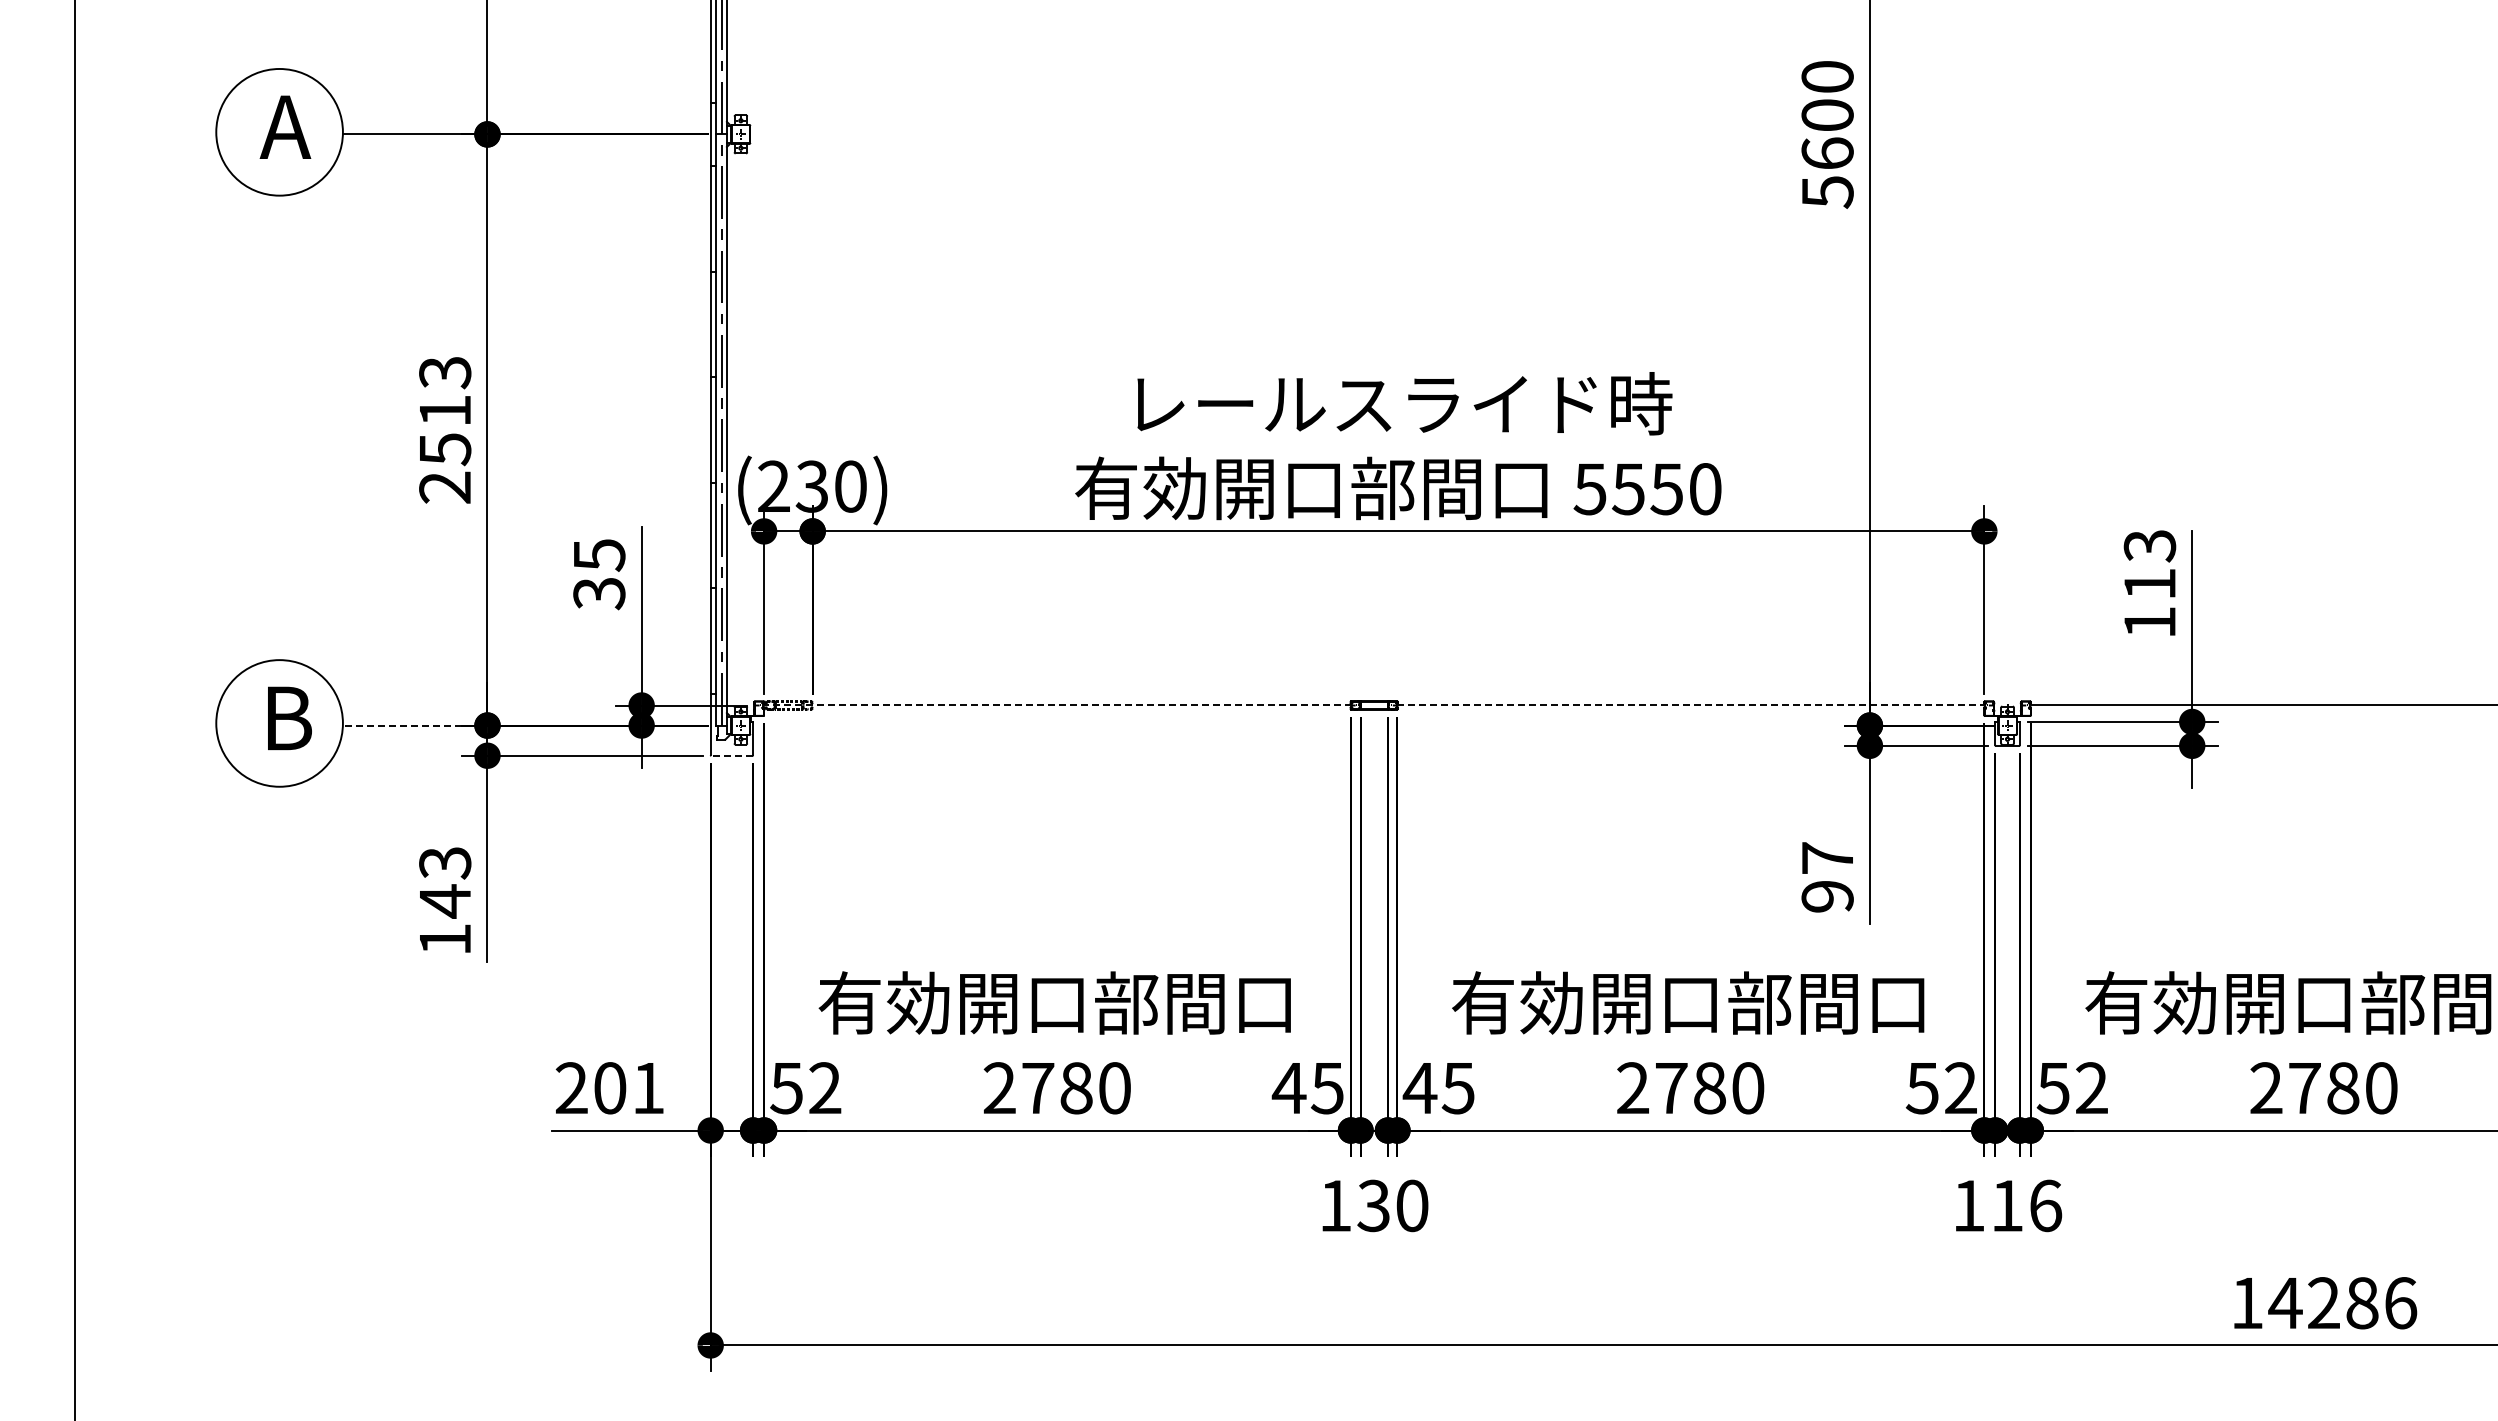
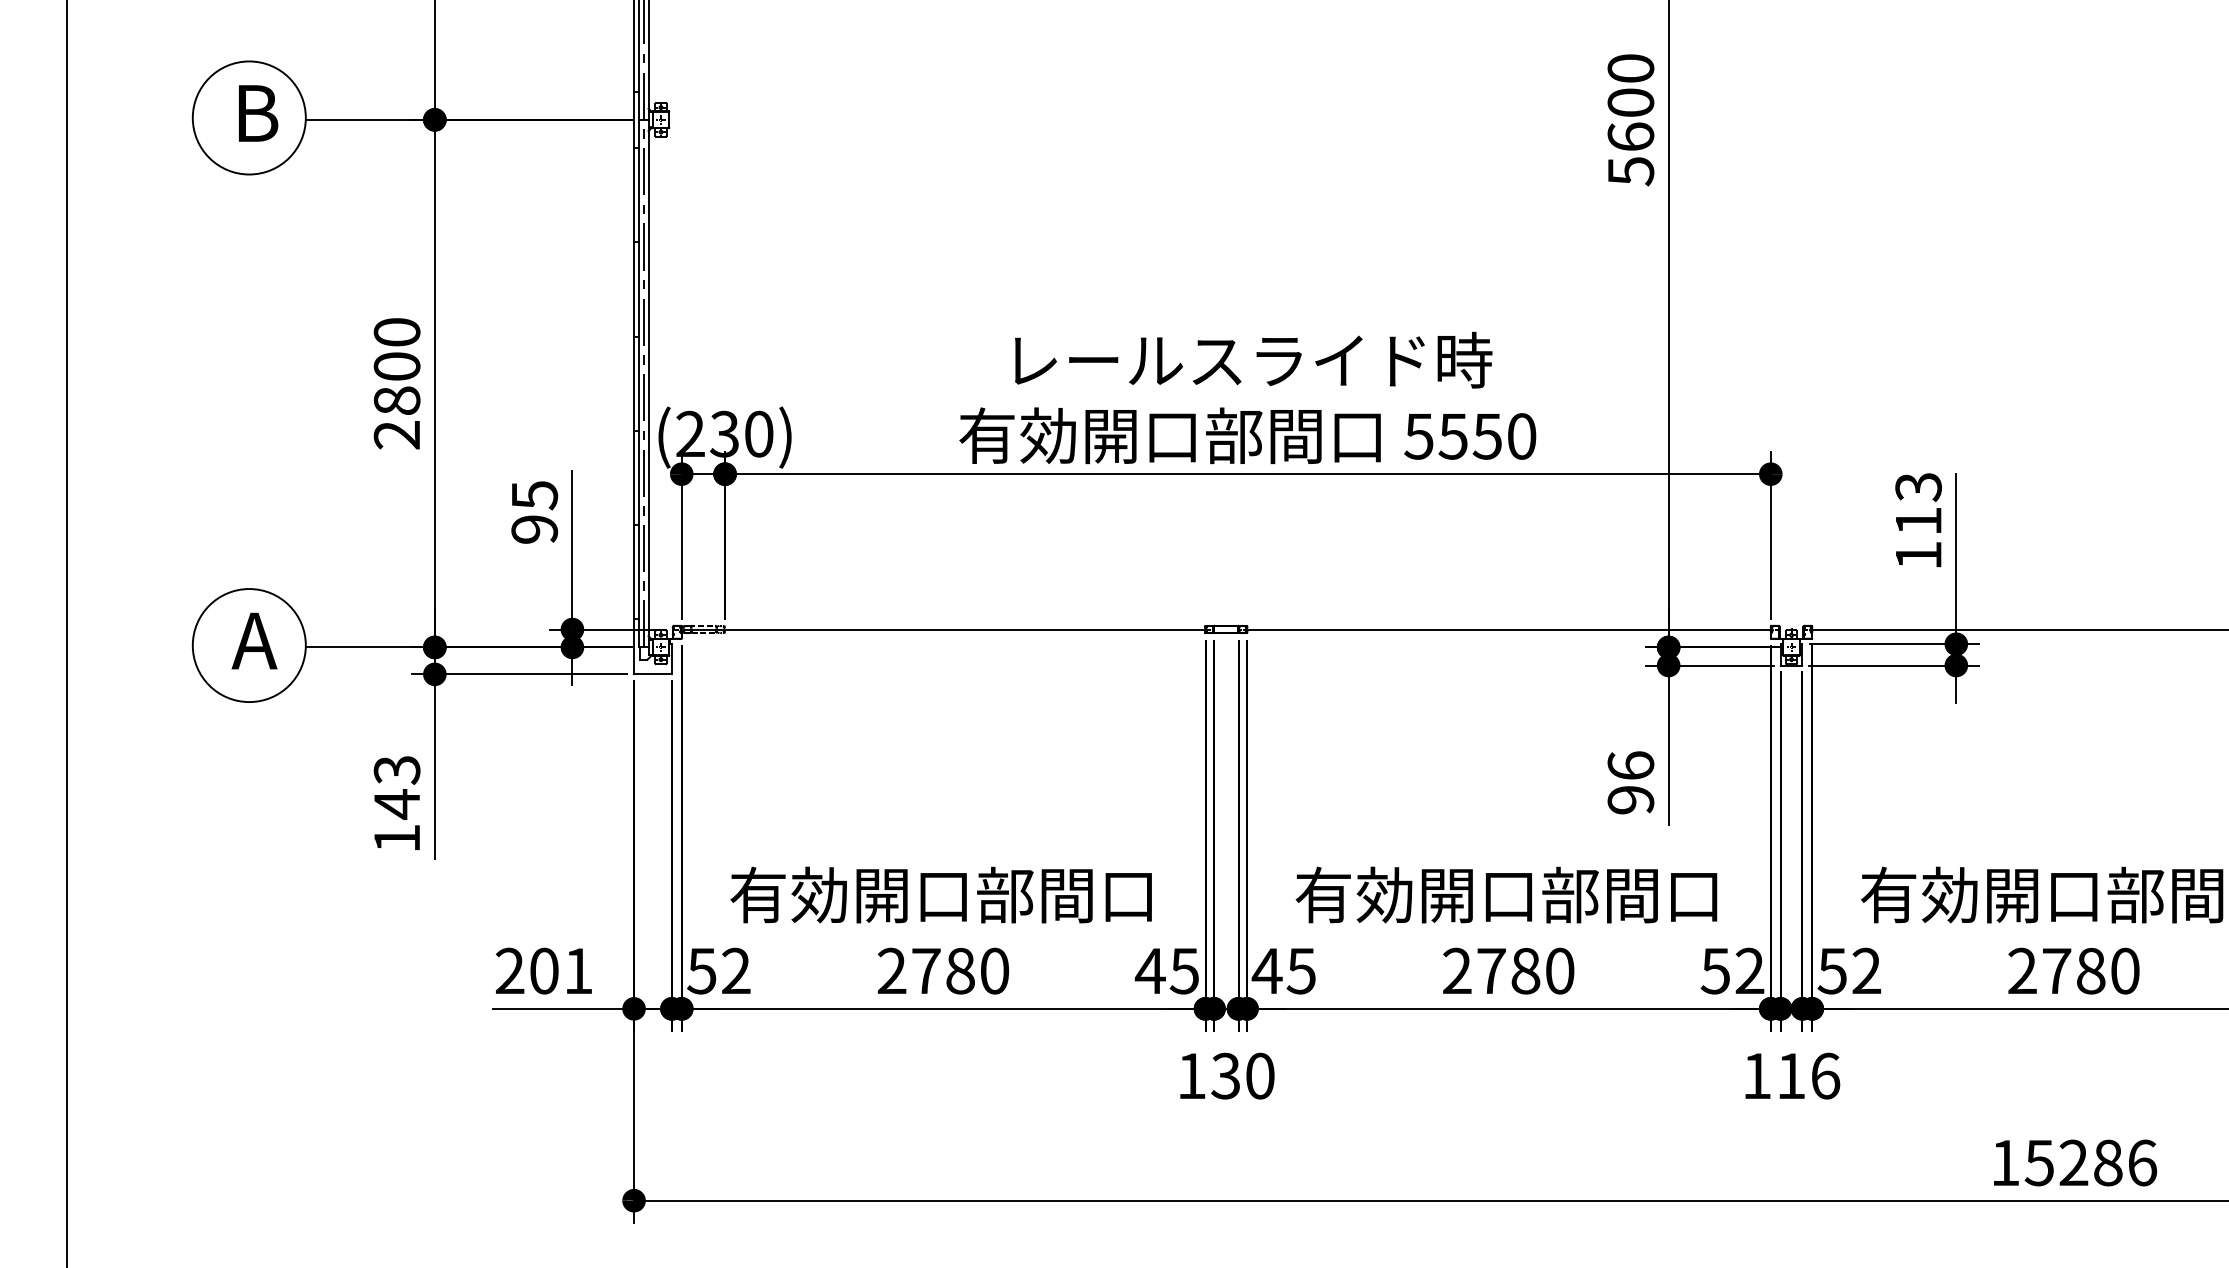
text: (285, 126) -> (254, 112), A -> B
text: (445, 411) -> (397, 367), 2513 -> 2800
text: (599, 594) -> (534, 530), 35 -> 95
line: (1057, 705) -> (943, 629), dashed -> solid
line: (1691, 705) -> (1509, 629), dashed -> solid
text: (285, 718) -> (254, 641), B -> A
line: (402, 725) -> (358, 647), dashed -> solid
line: (731, 755) -> (652, 674), dashed -> solid
text: (1827, 857) -> (1630, 765), 97 -> 96
text: (2285, 1303) -> (2039, 1163), 14286 -> 15286

